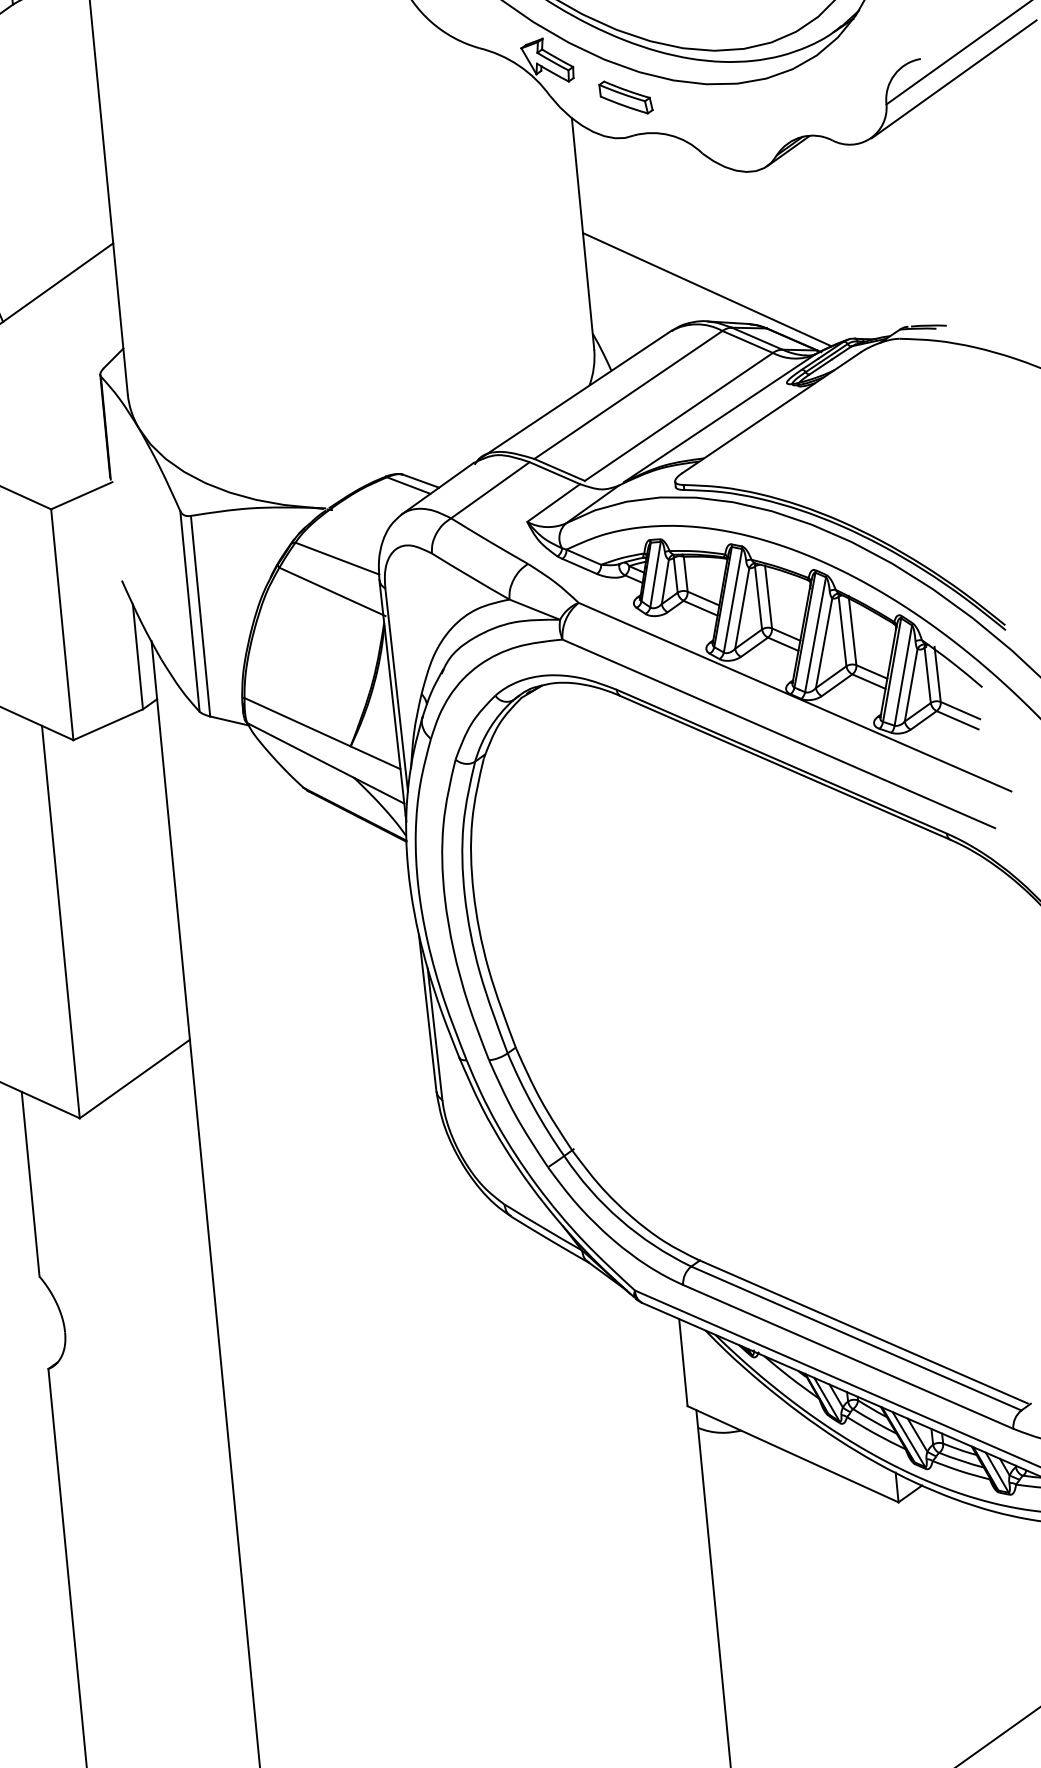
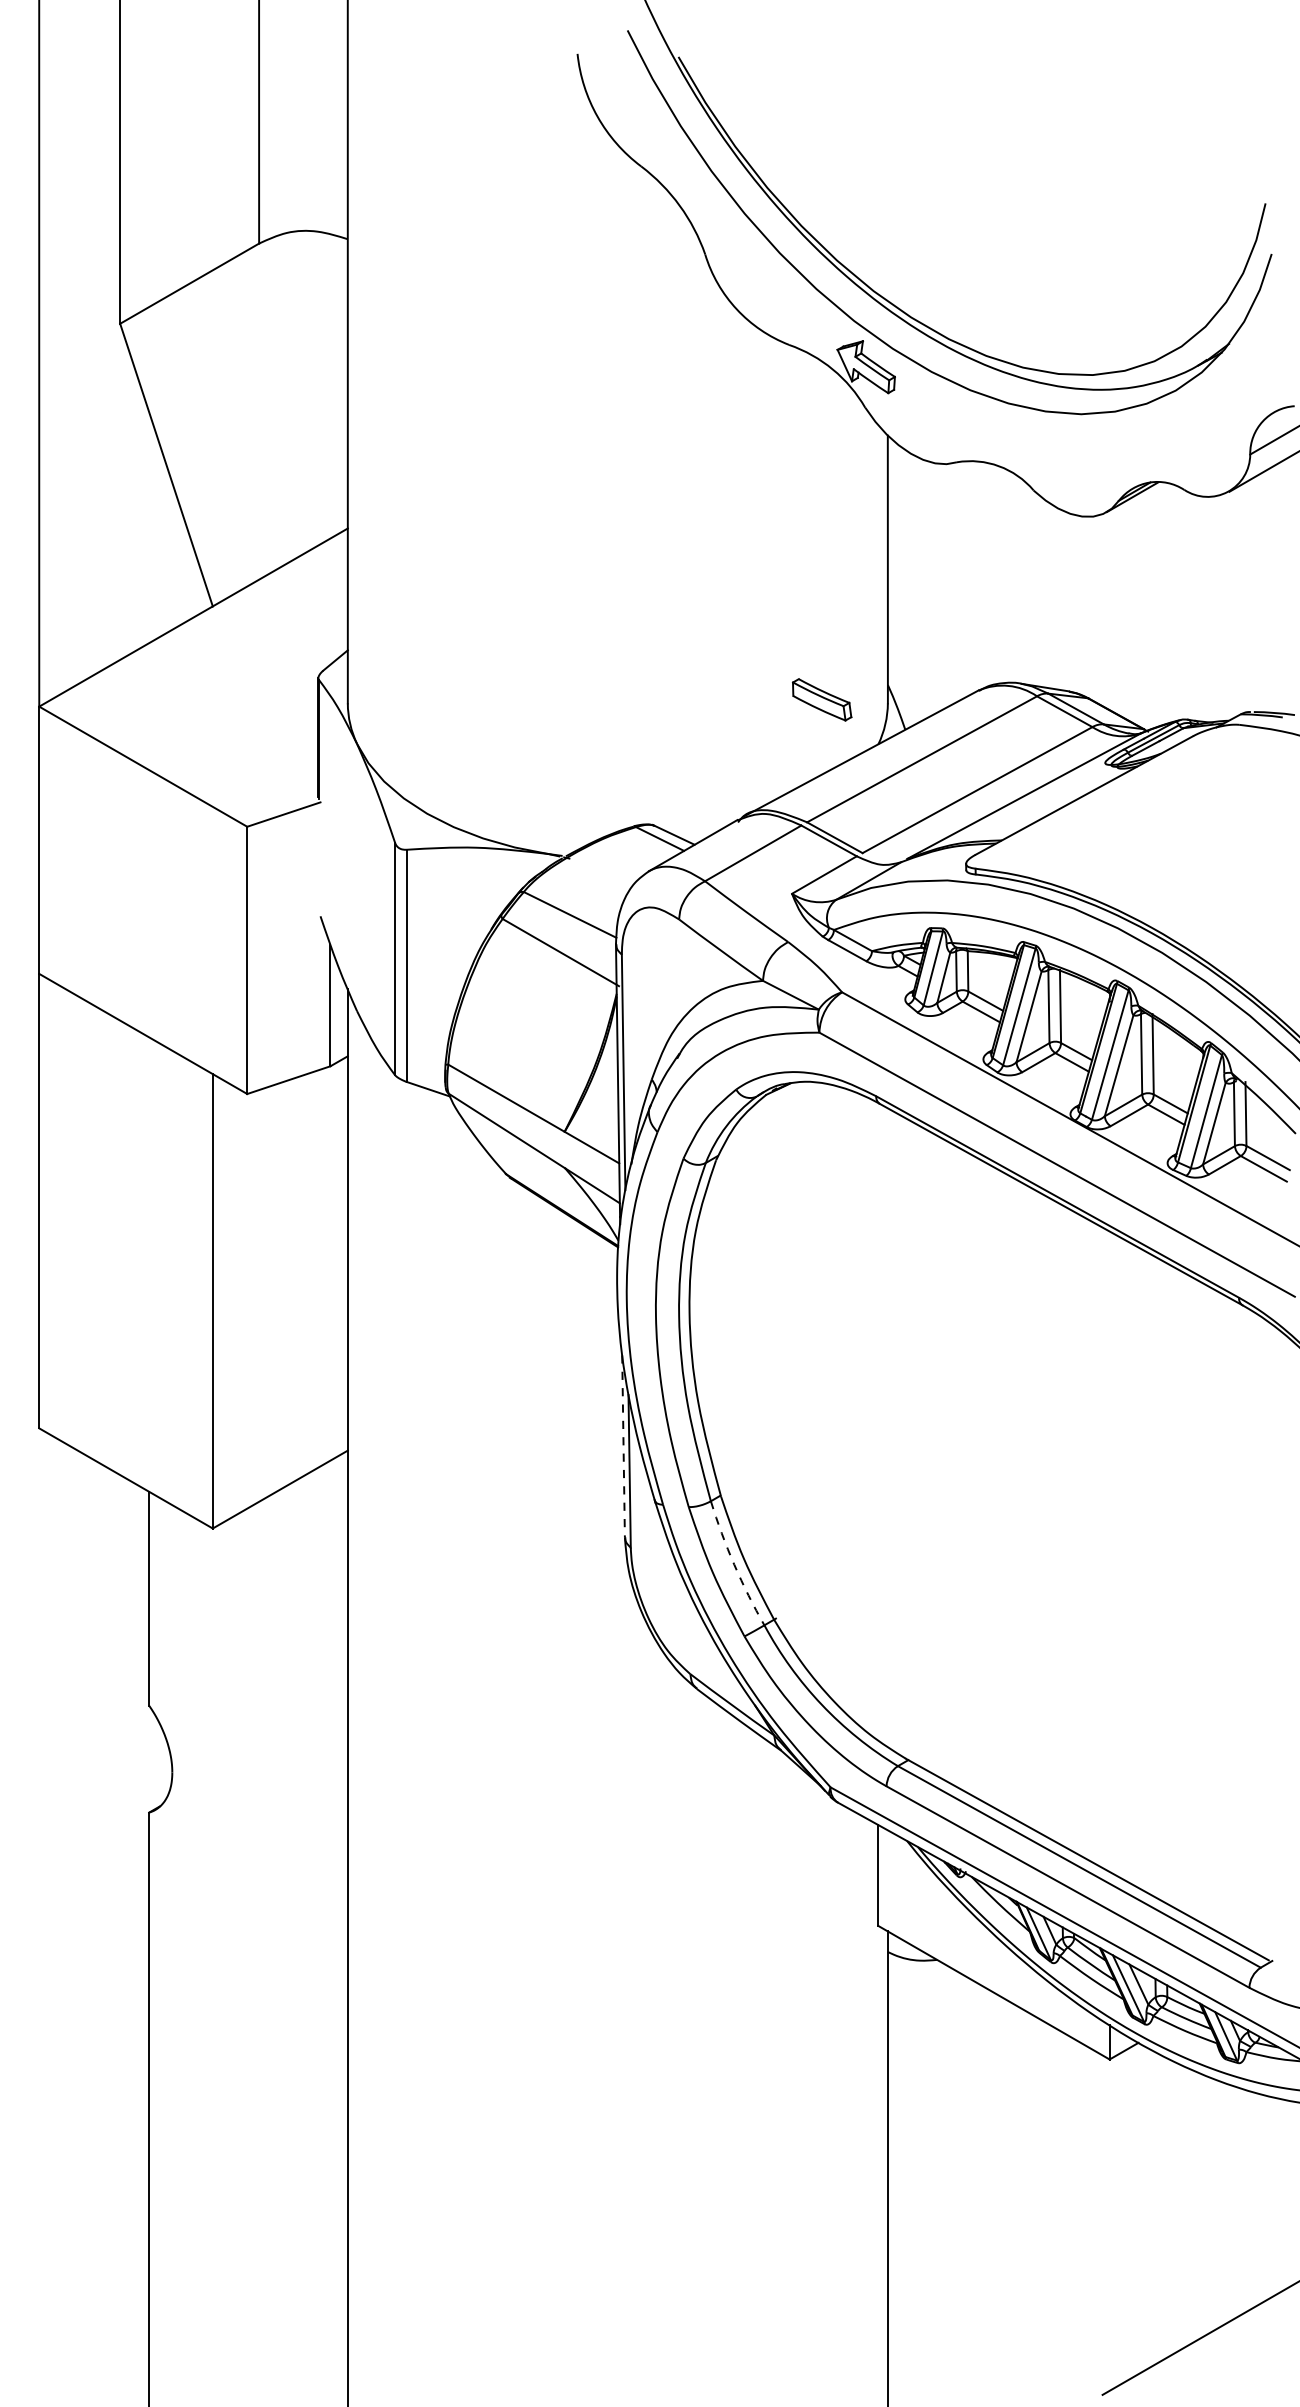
part: (626, 97) -> (822, 699), moved
line: (706, 289) -> (1023, 646), removed
line: (427, 1013) -> (623, 1446), solid -> dashed
arc: (533, 1106) -> (734, 1564), solid -> dashed

